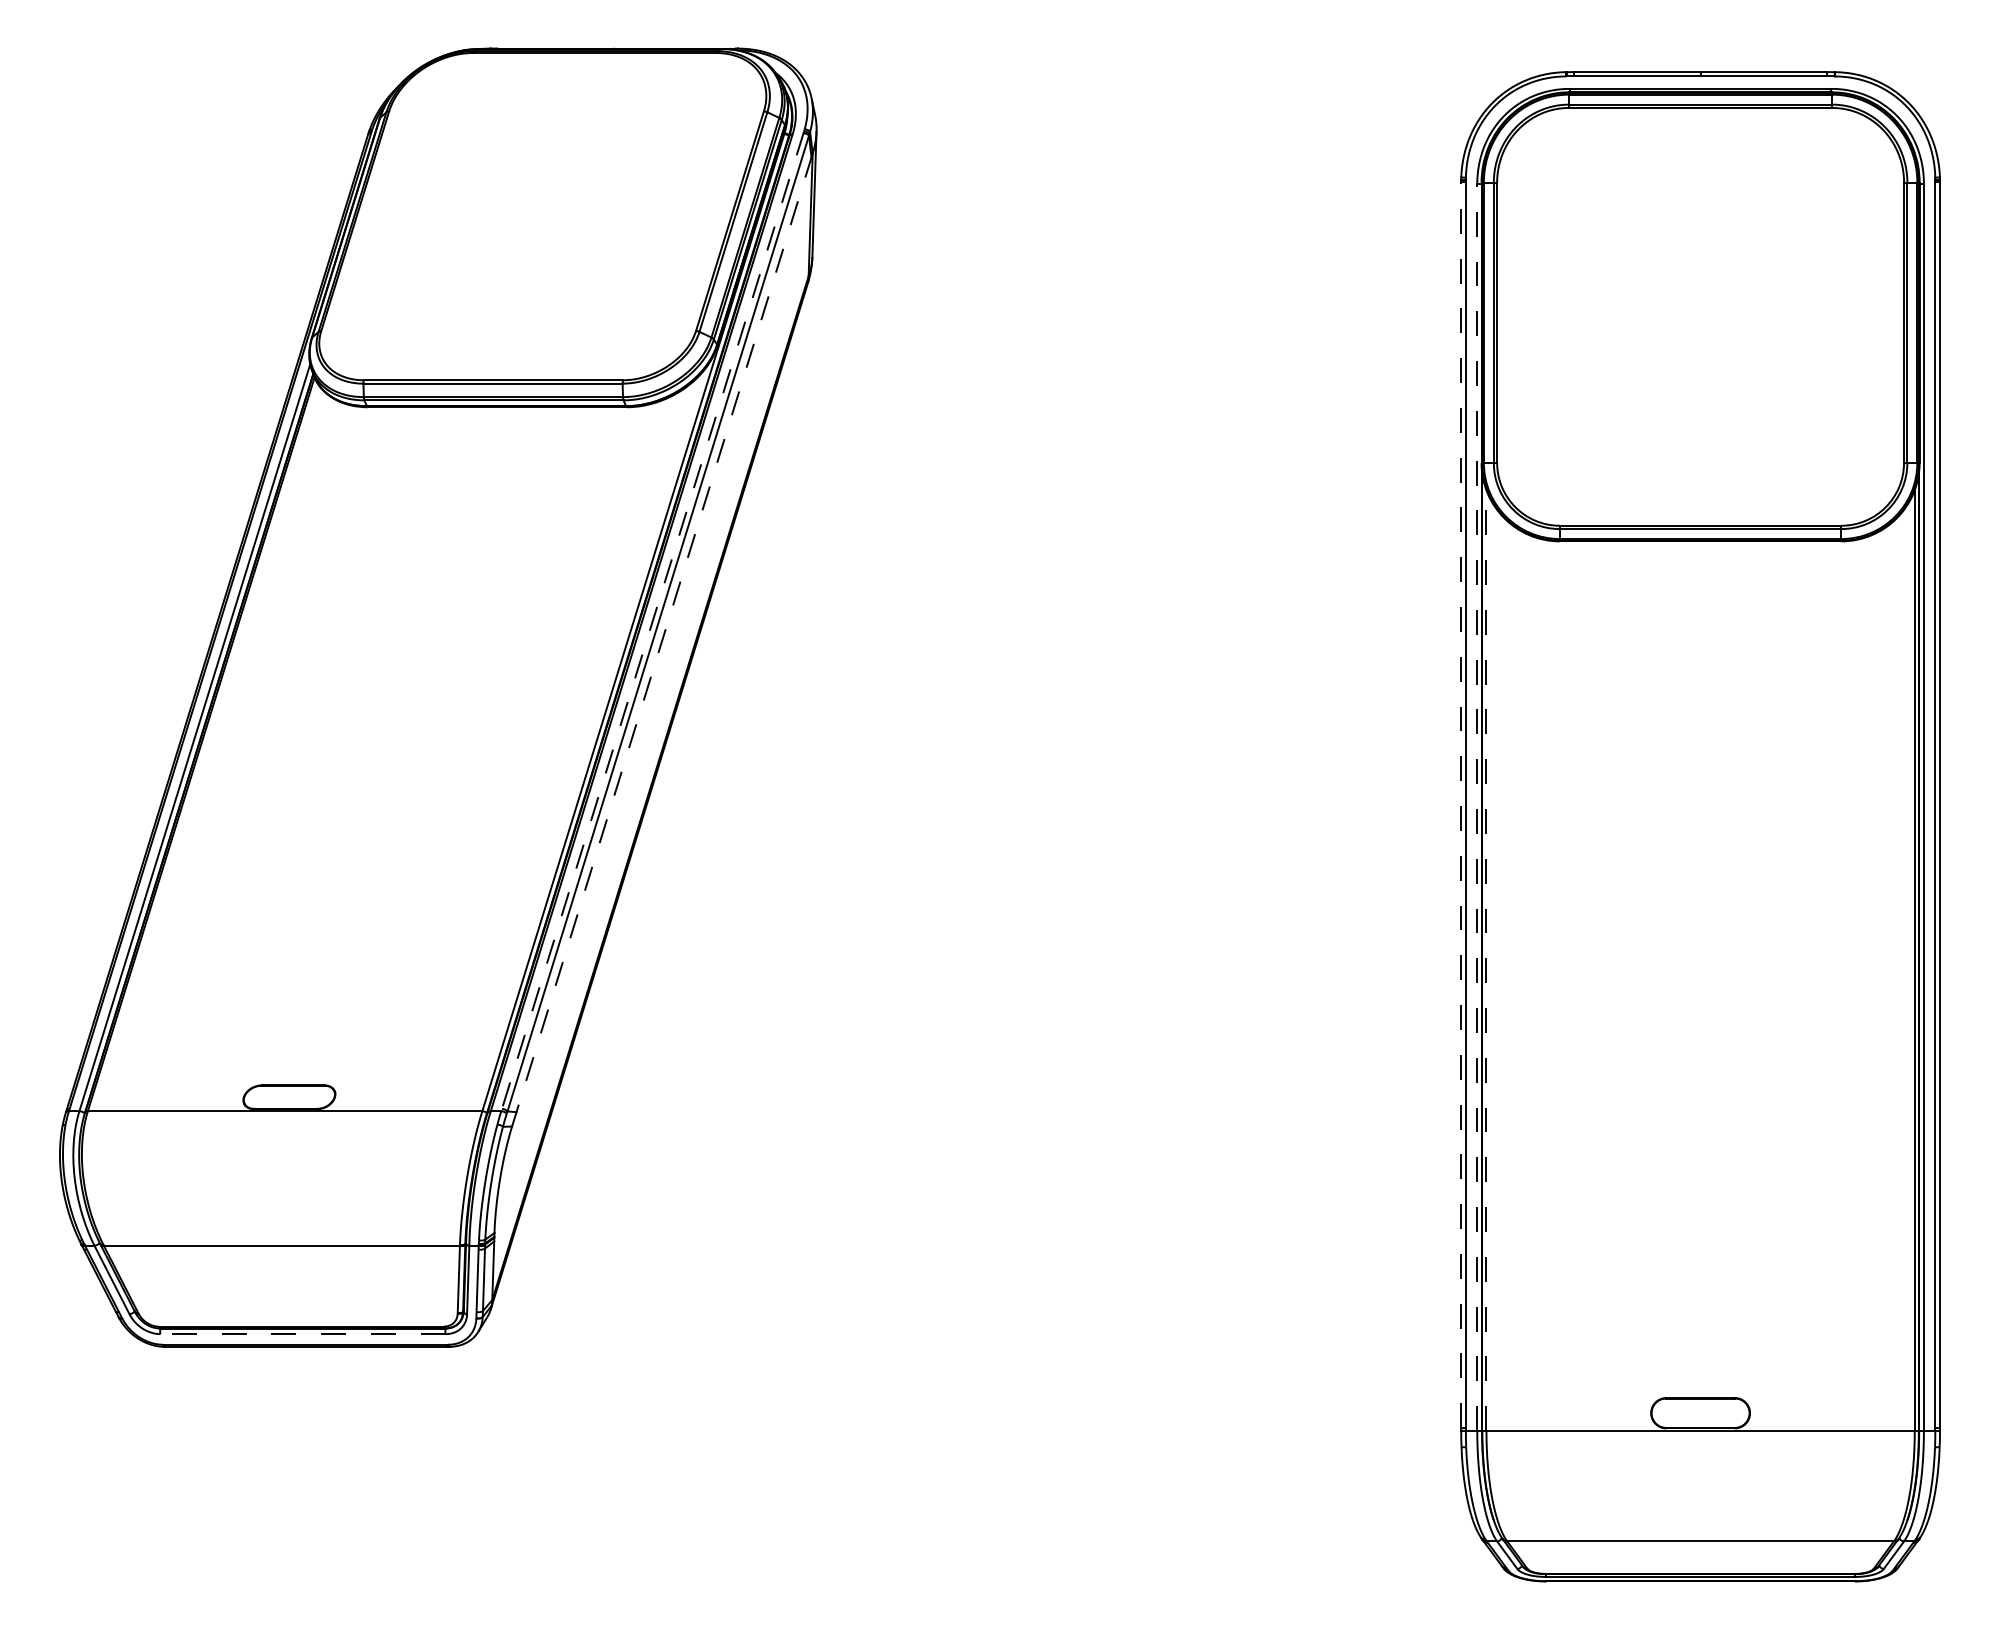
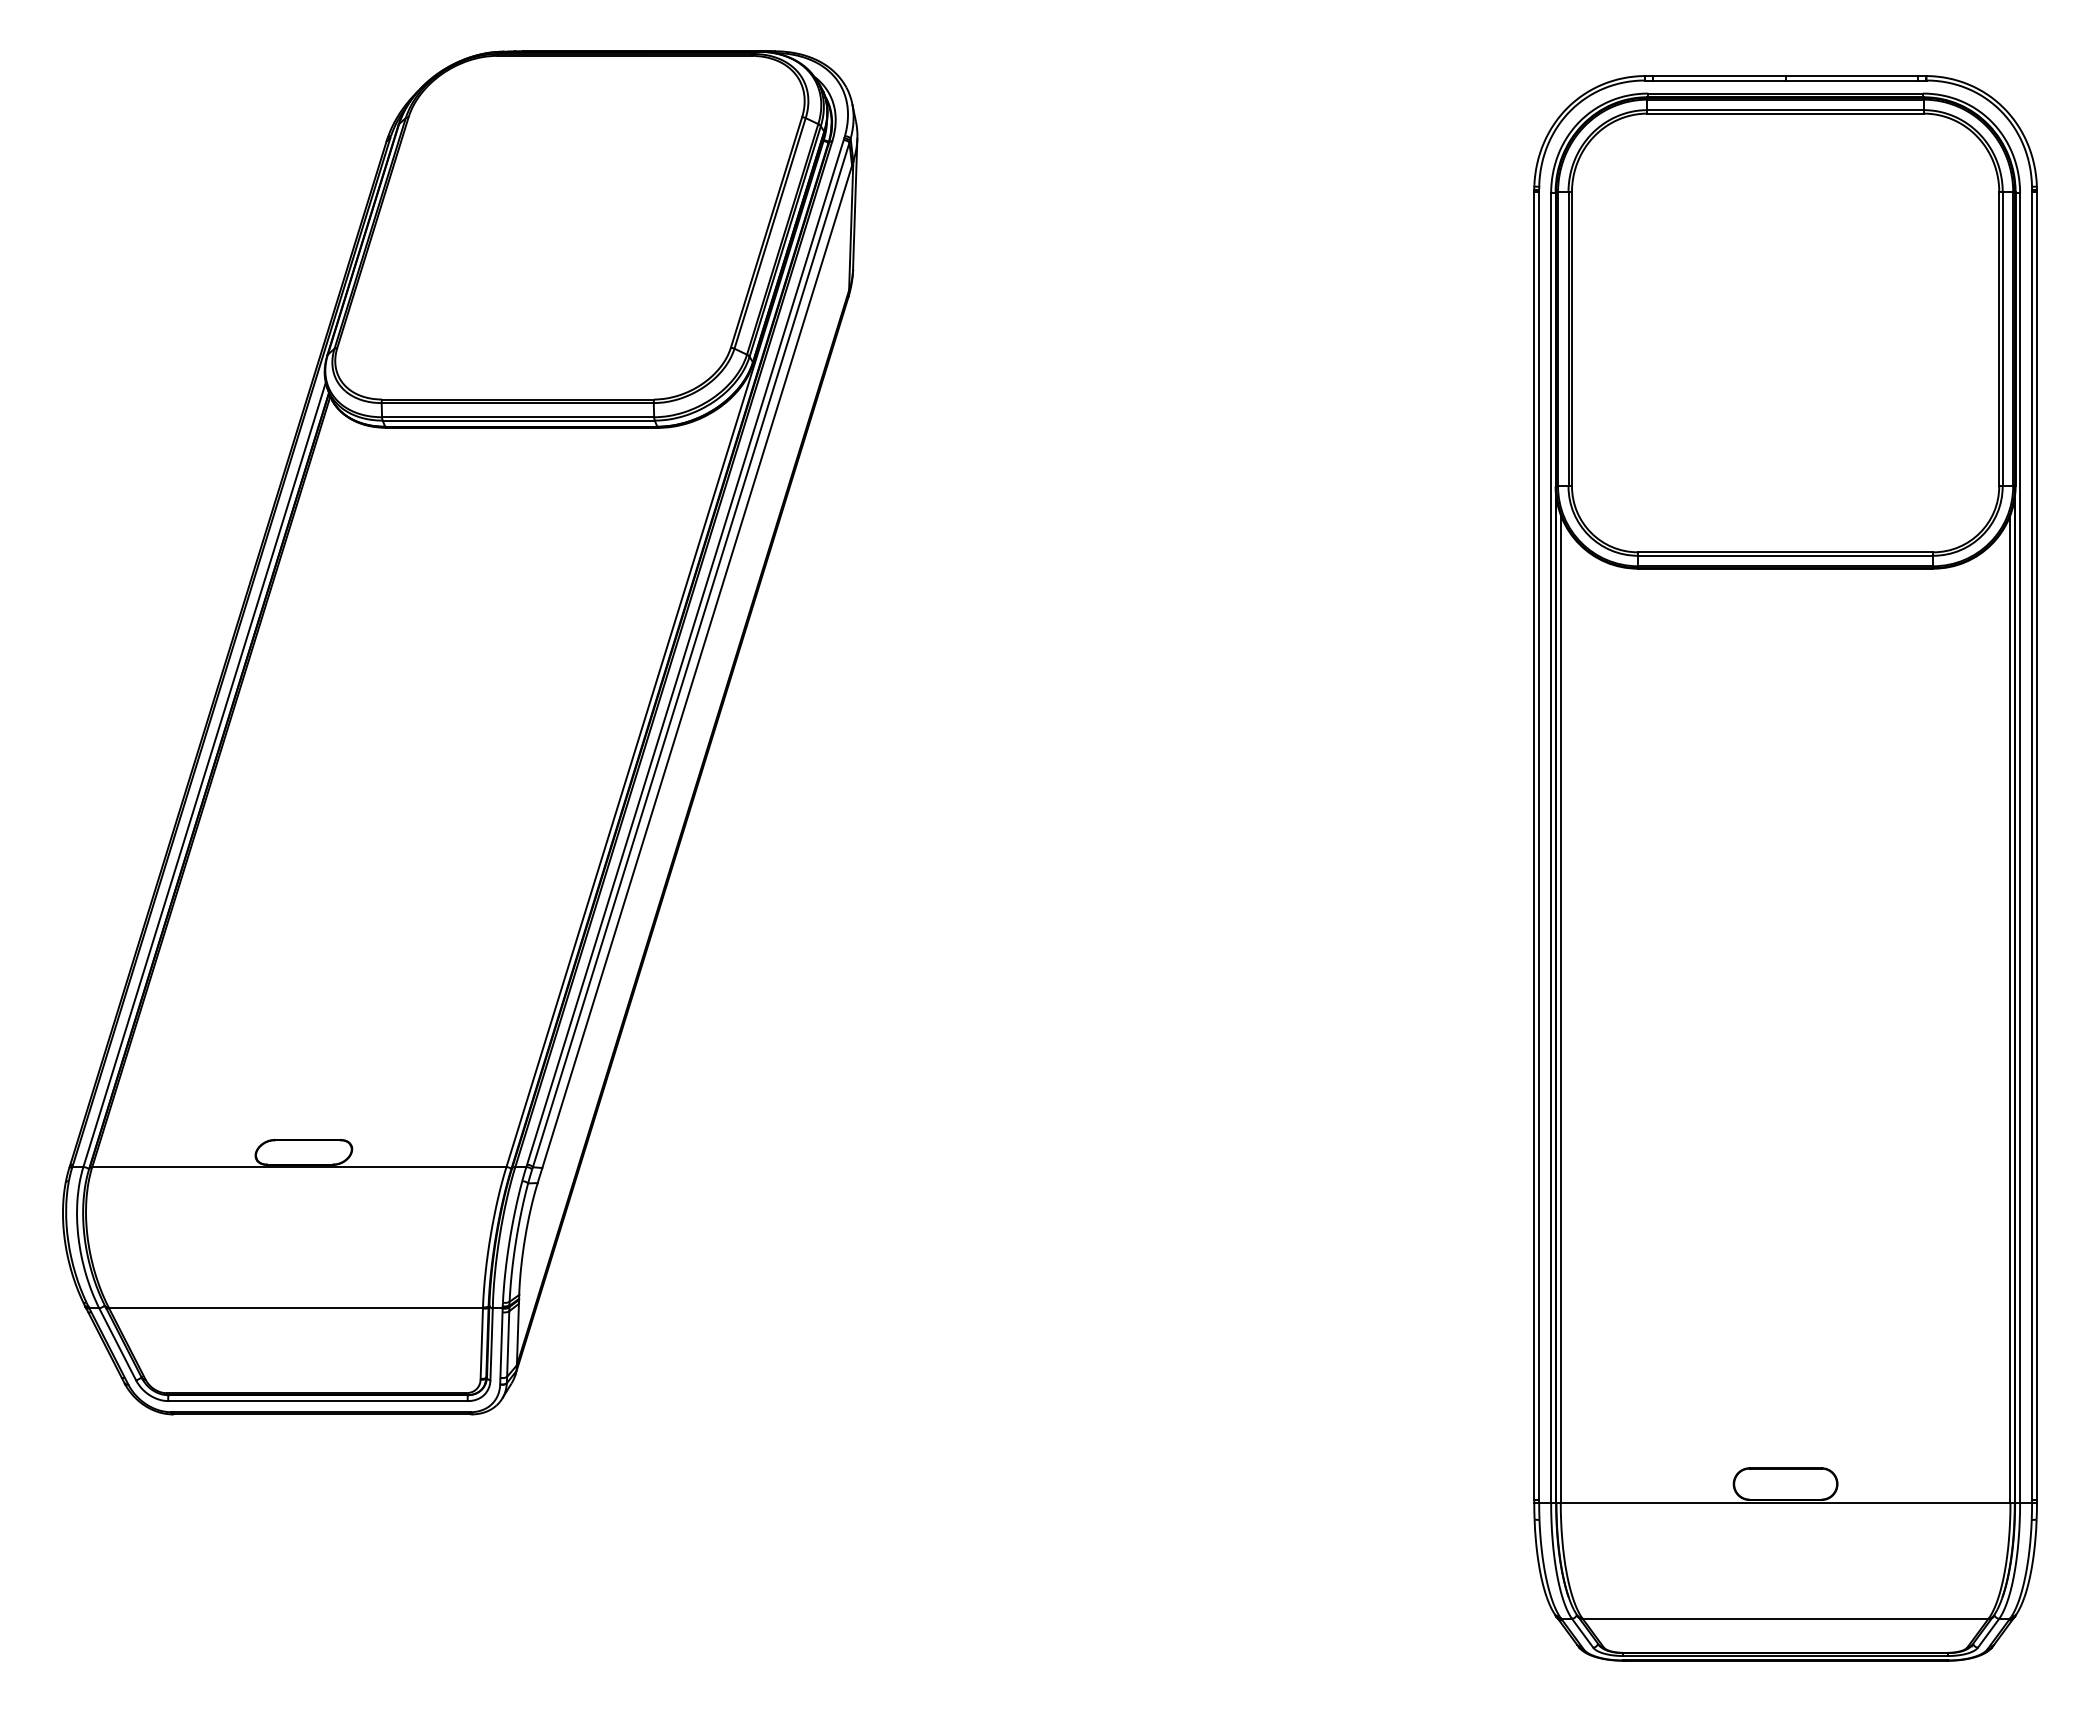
line: (652, 622) -> (685, 653), dashed -> solid
line: (662, 640) -> (695, 672), dashed -> solid
line: (1461, 804) -> (1534, 845), dashed -> solid
line: (1477, 807) -> (1551, 848), dashed -> solid
line: (1486, 960) -> (1560, 1008), dashed -> solid
line: (303, 1334) -> (318, 1401), dashed -> solid

